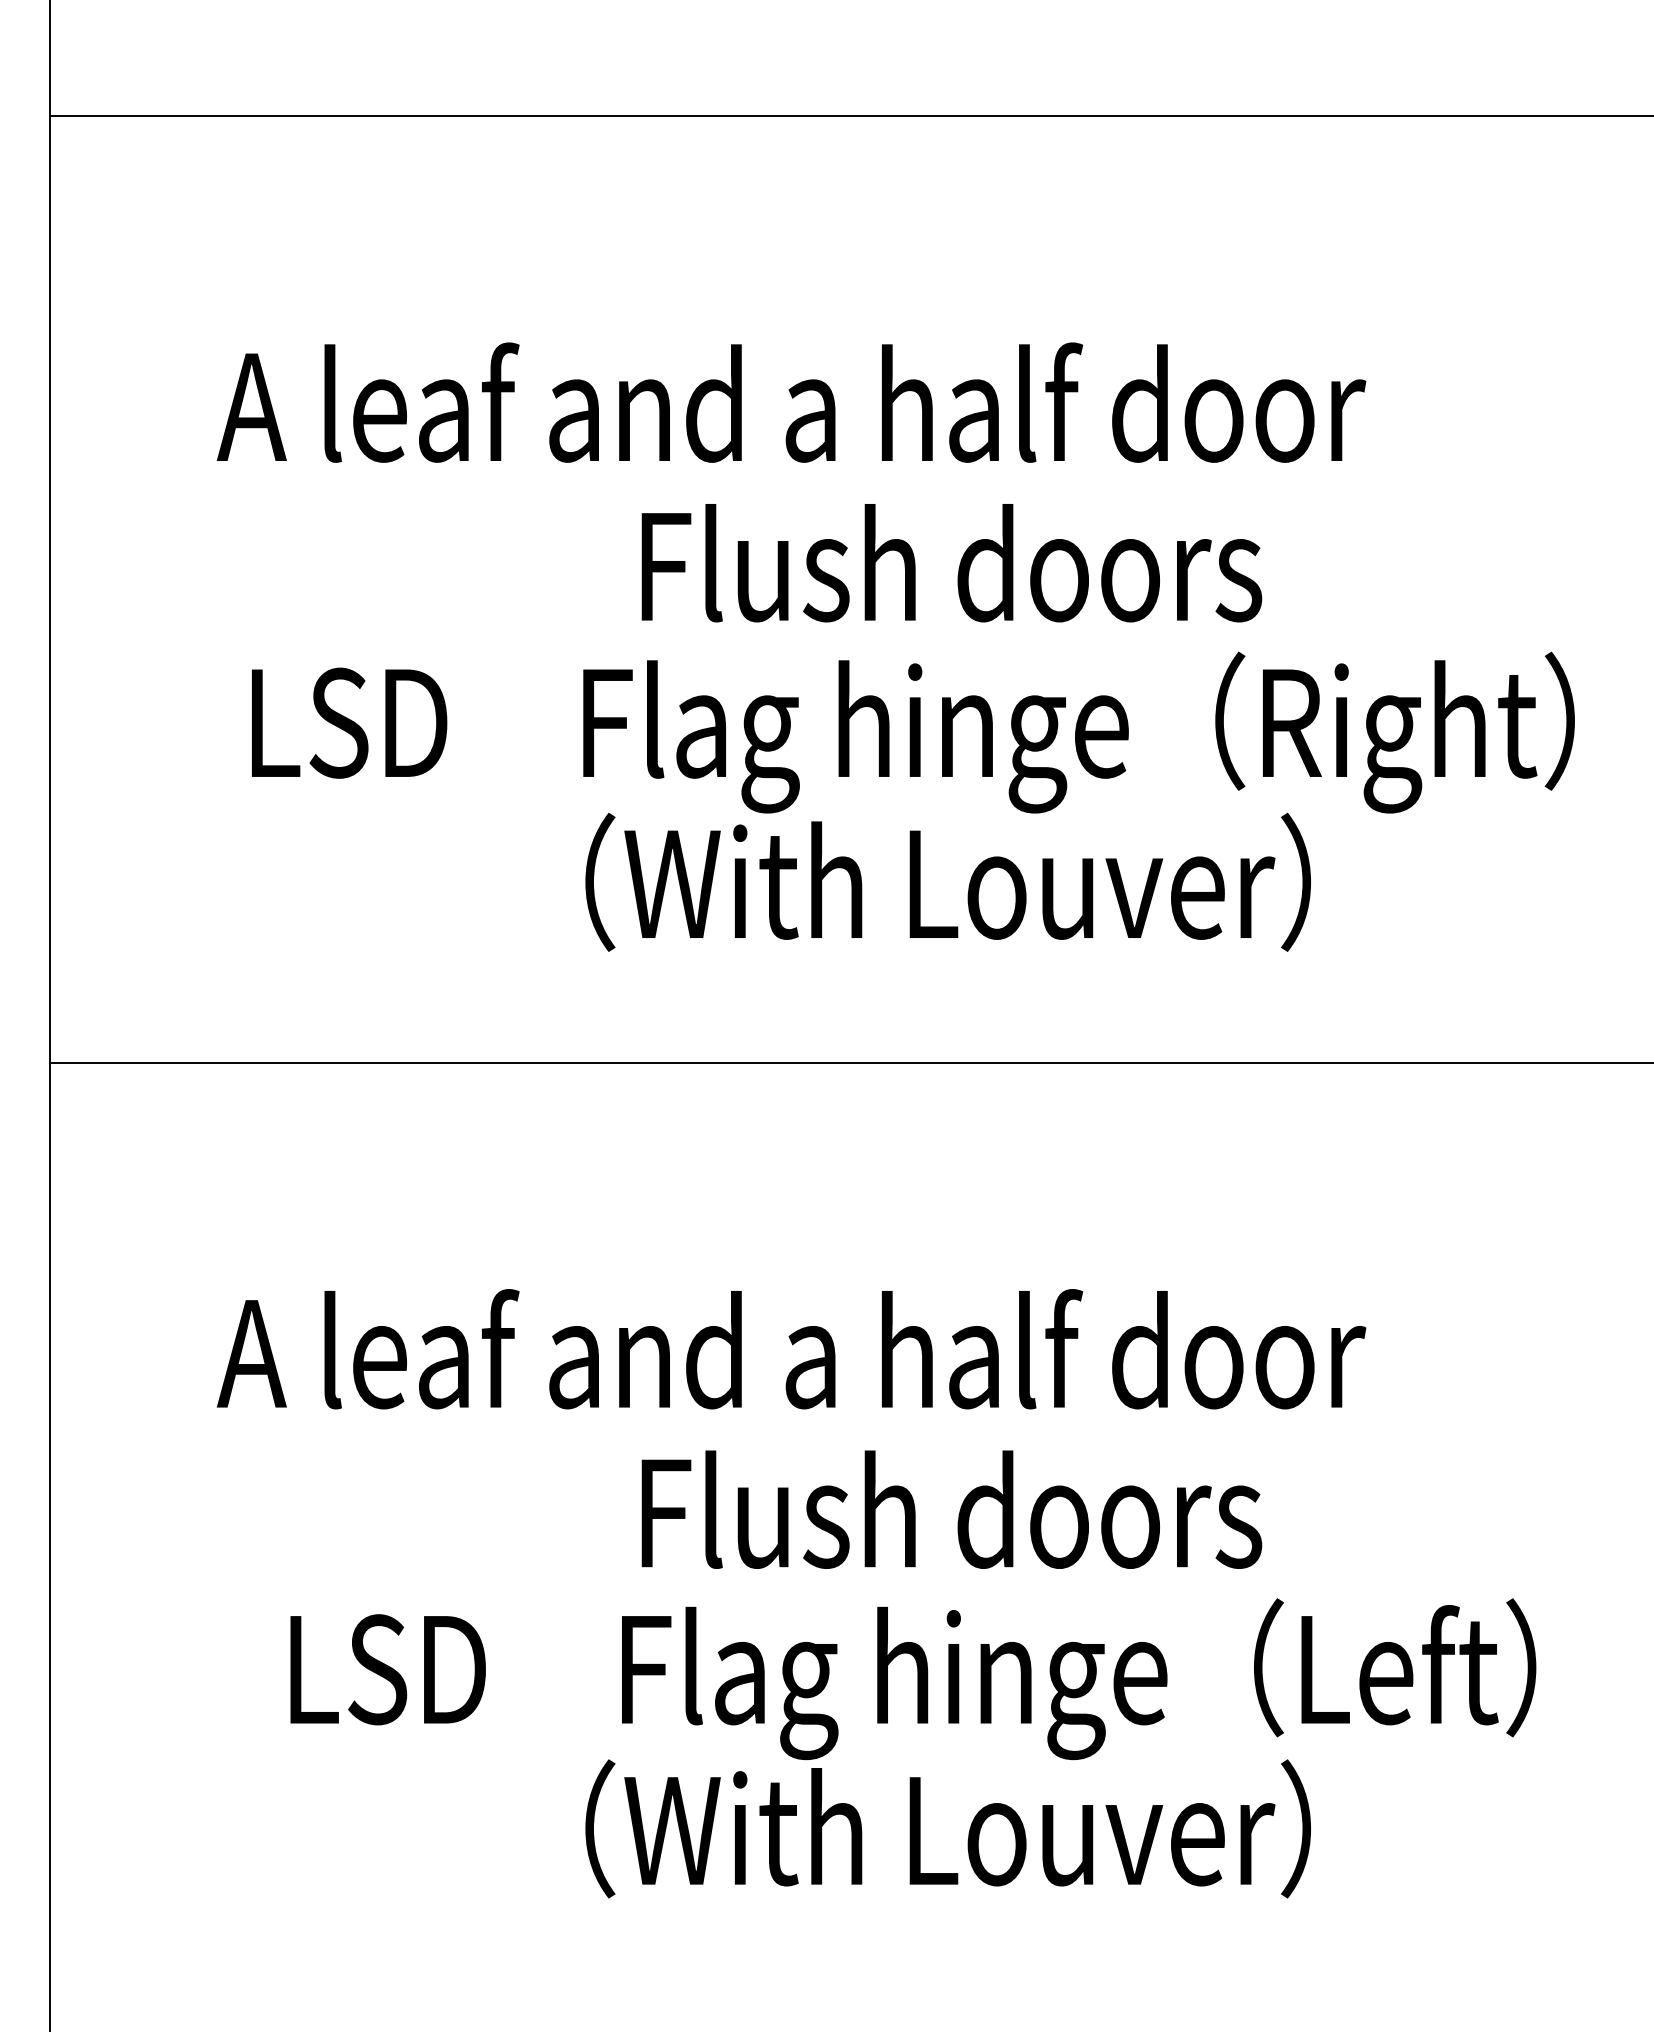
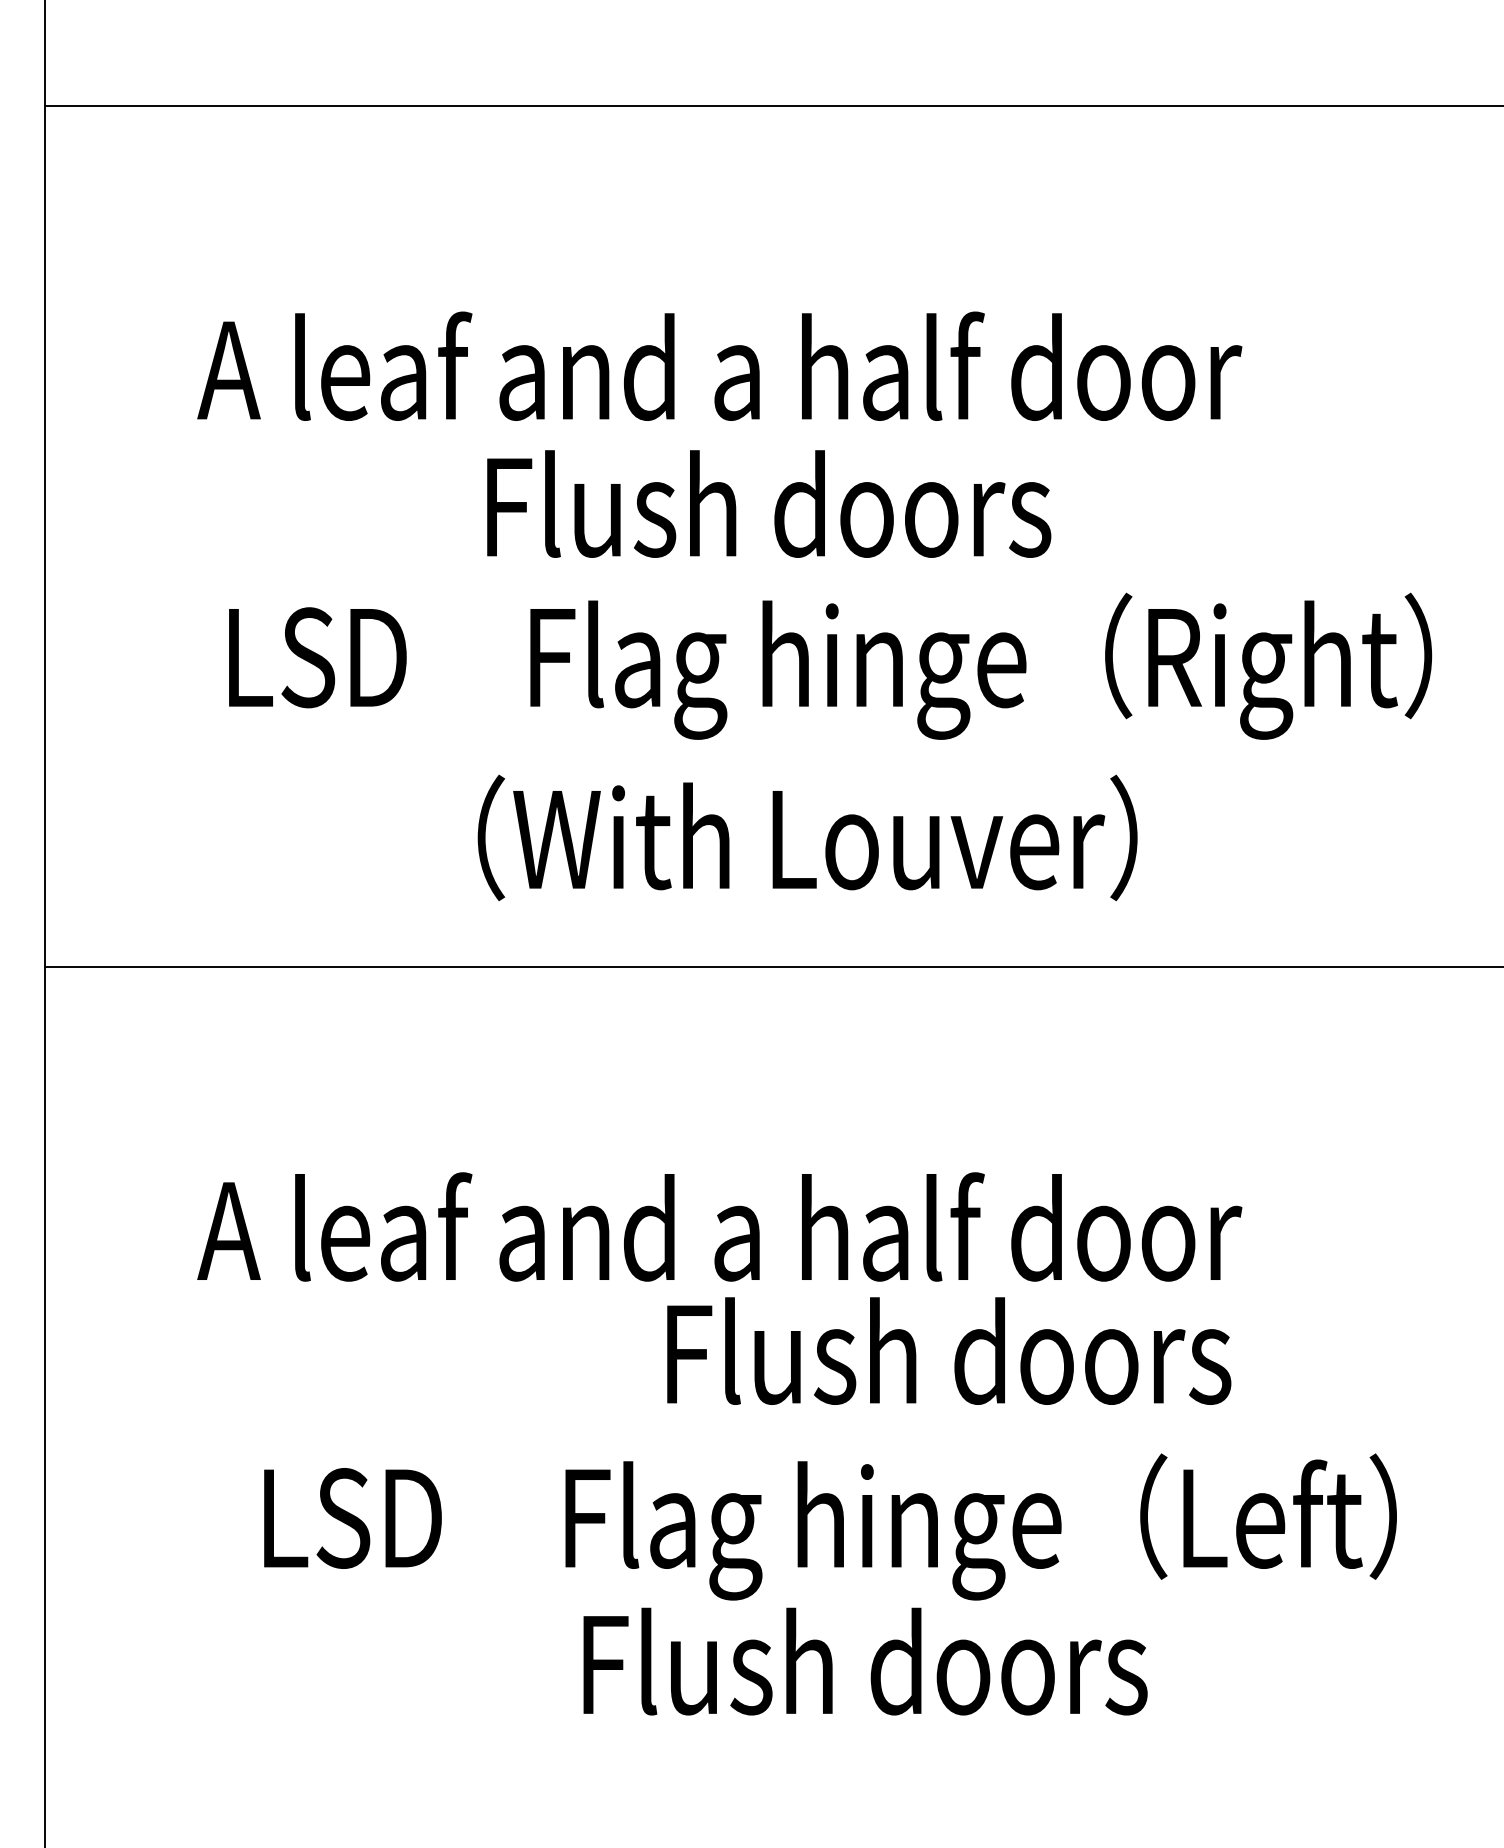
text: (951, 563) -> (768, 504), moved
text: (947, 881) -> (807, 837), moved
text: (951, 1509) -> (948, 1350), moved
text: (947, 1828) -> (861, 1662), （With Louver） -> Flush doors

